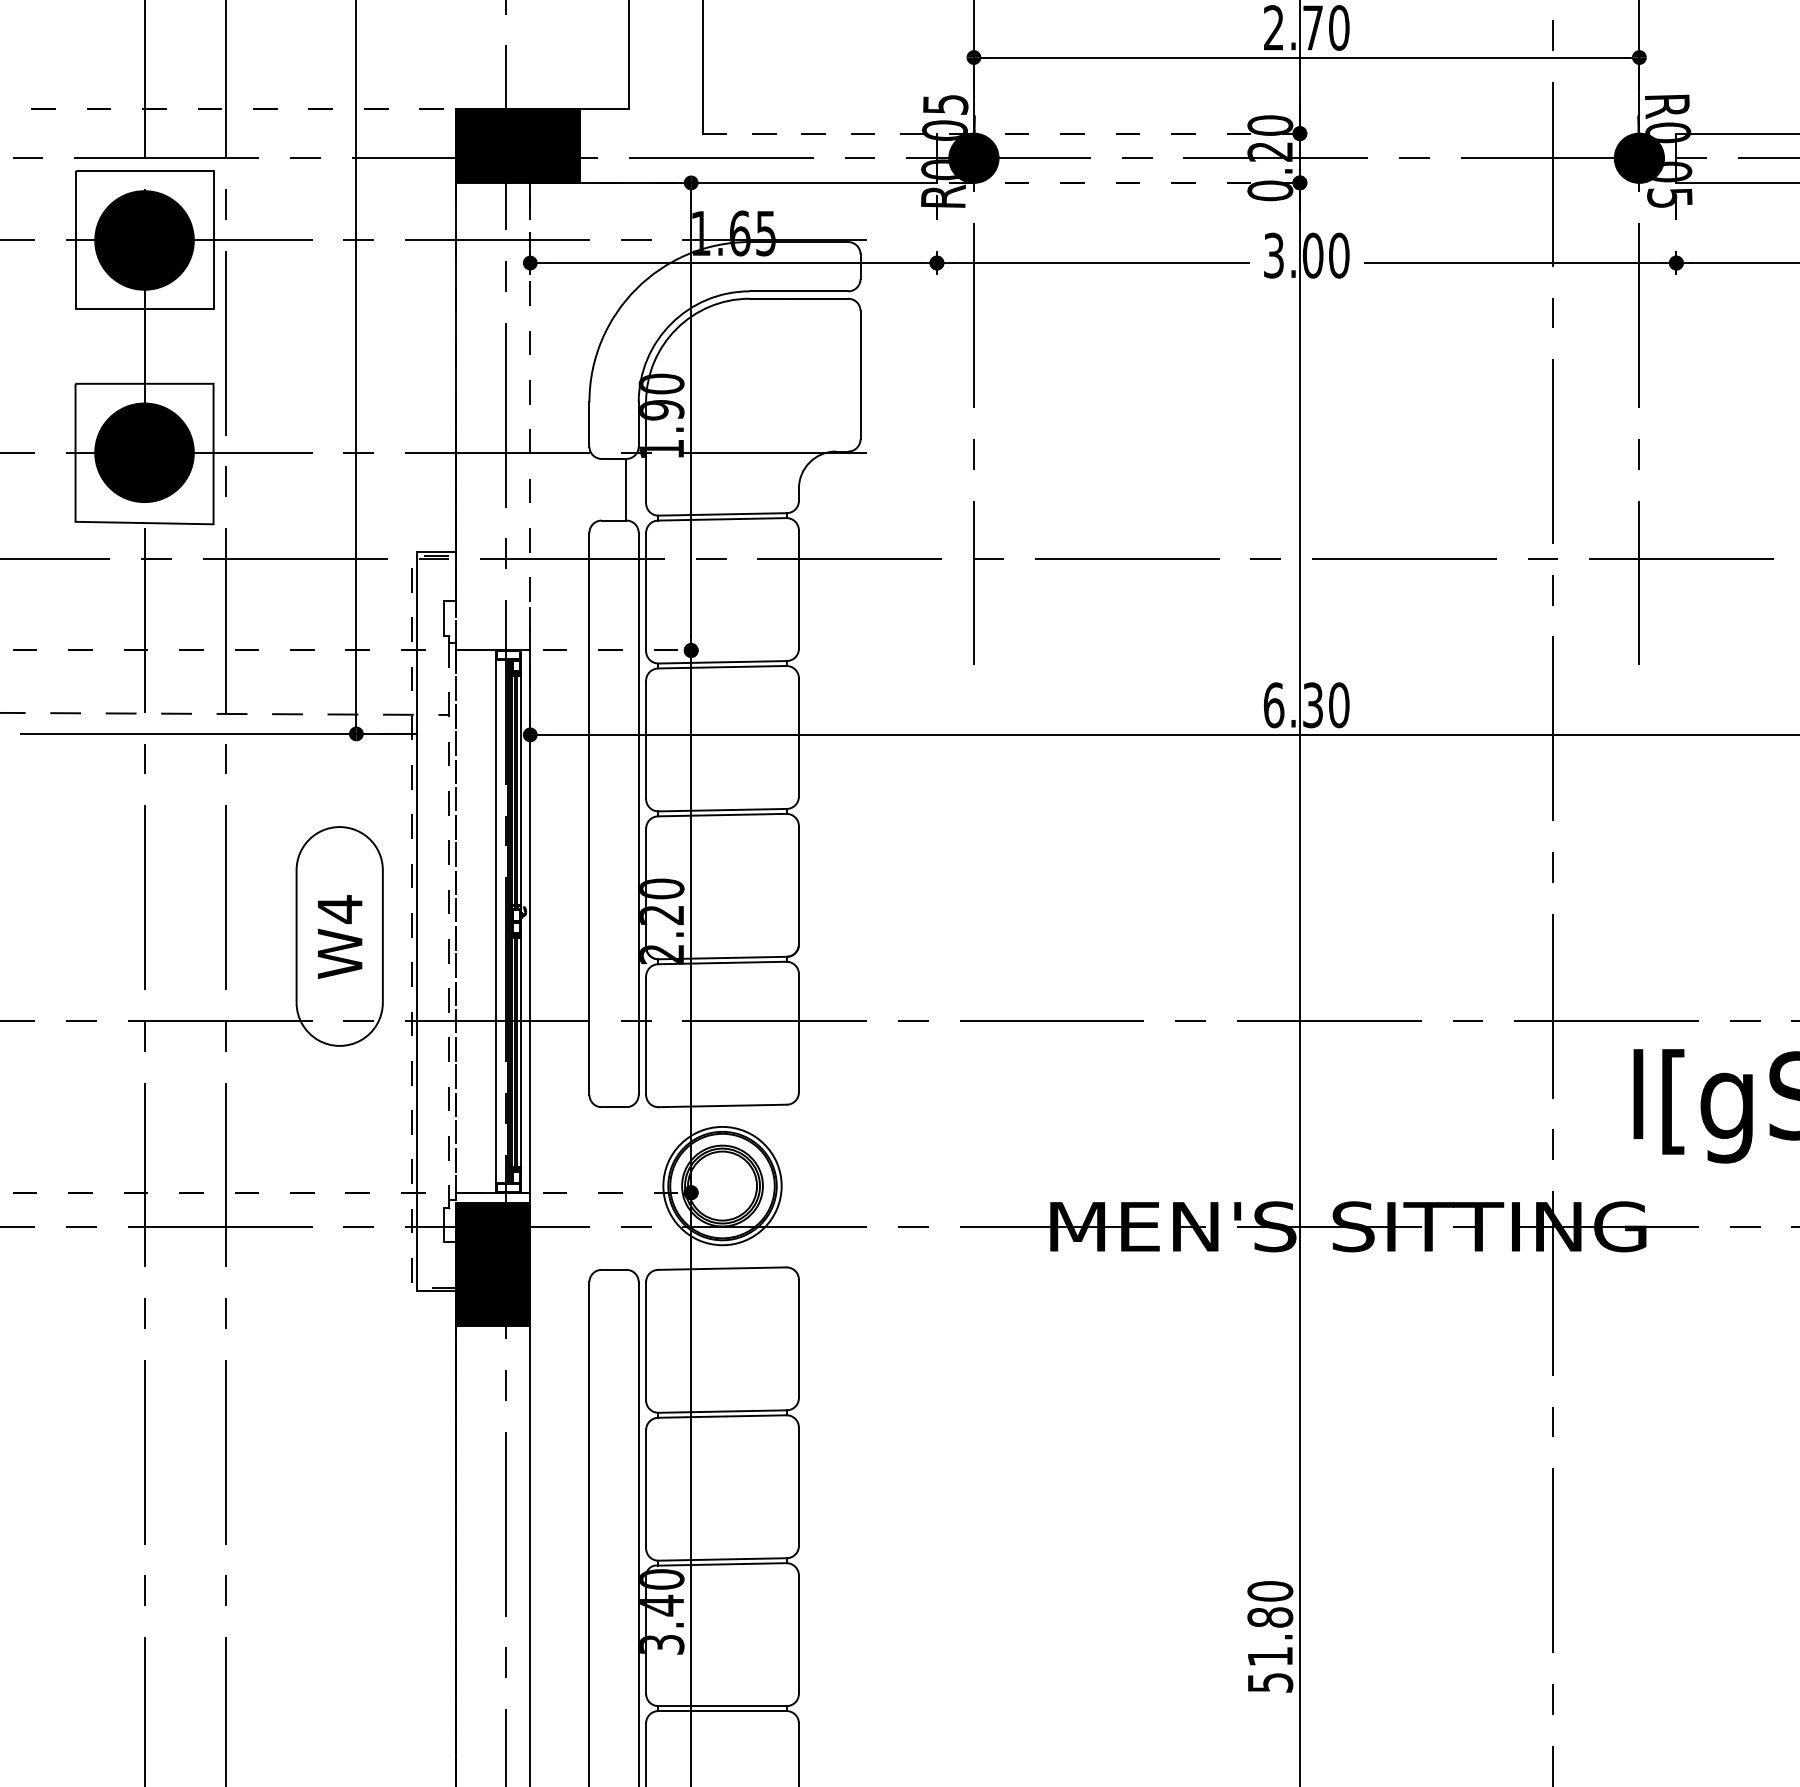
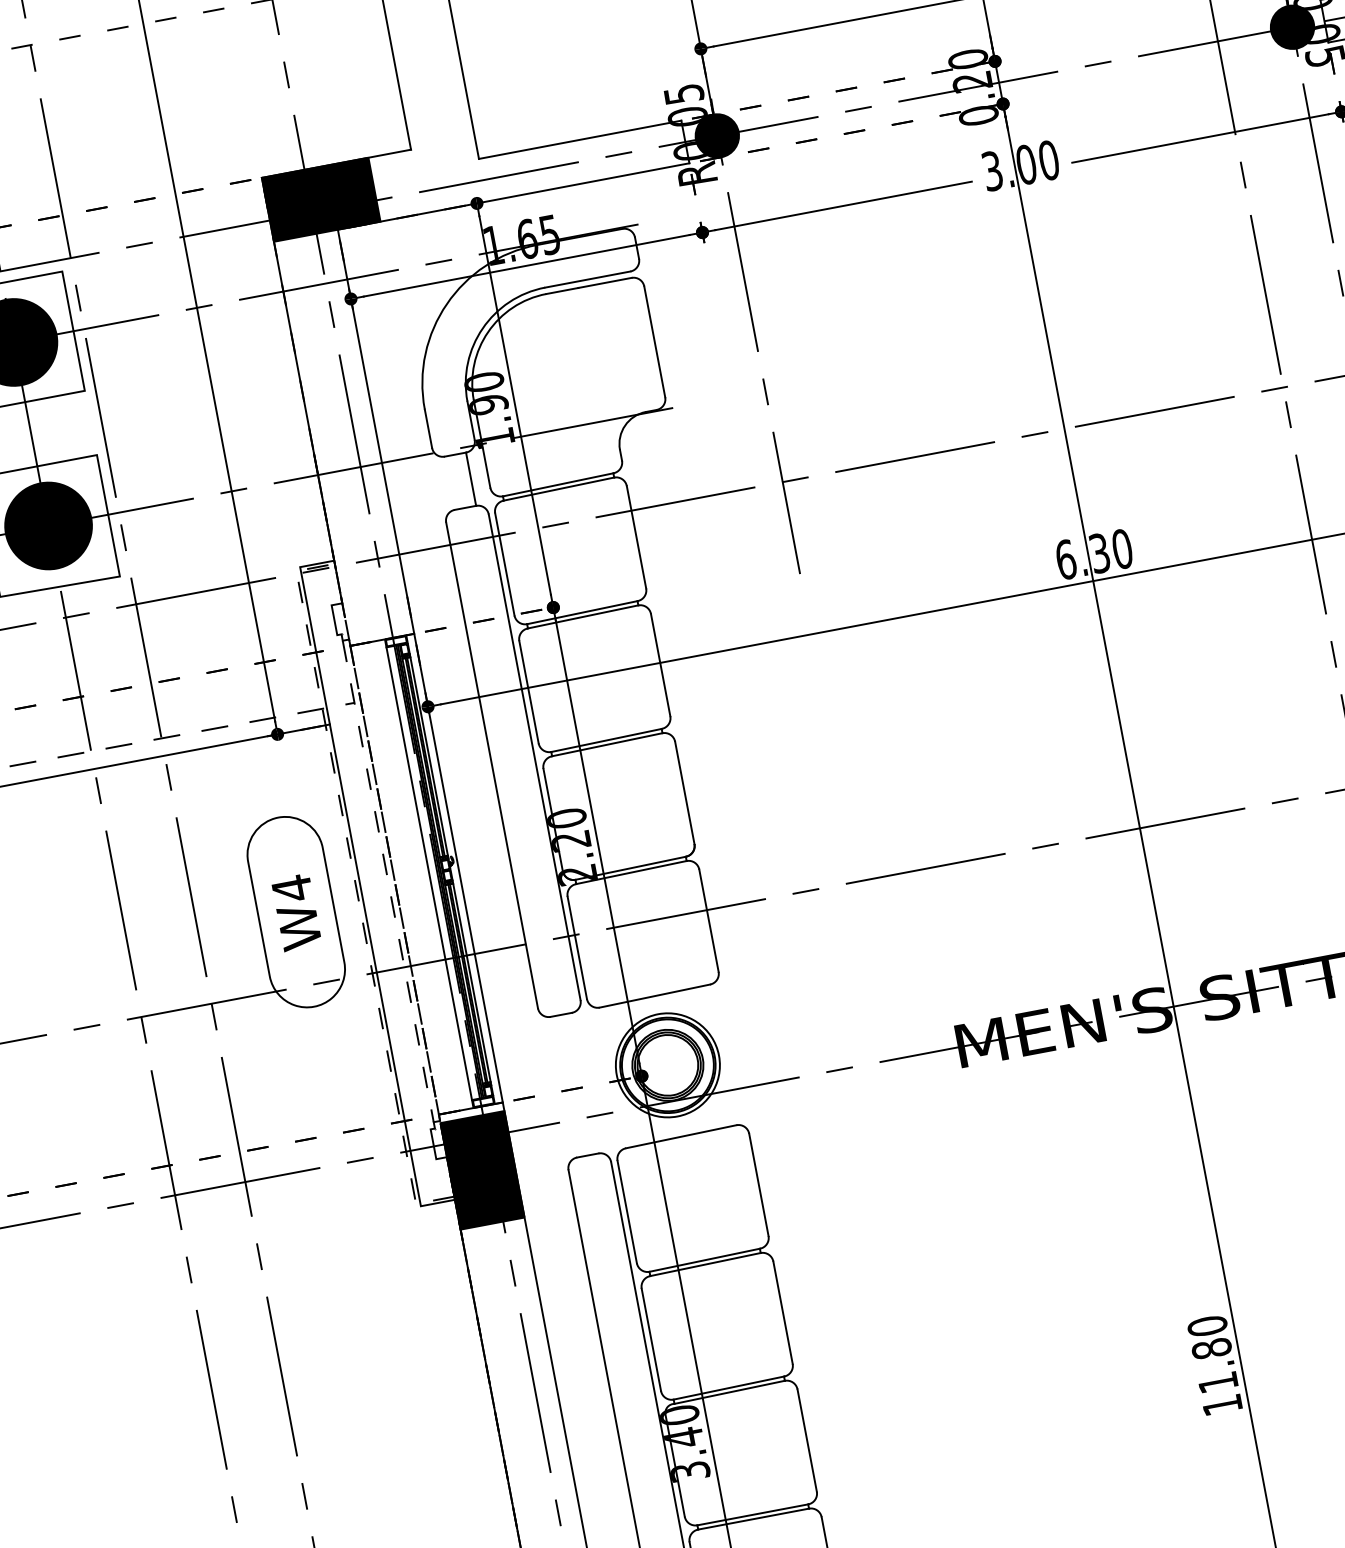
line: (820, 133) -> (580, 139), dashed -> solid
line: (530, 416) -> (376, 431), dashed -> solid
text: (1270, 1682) -> (1222, 1404), 51.80 -> 11.80

